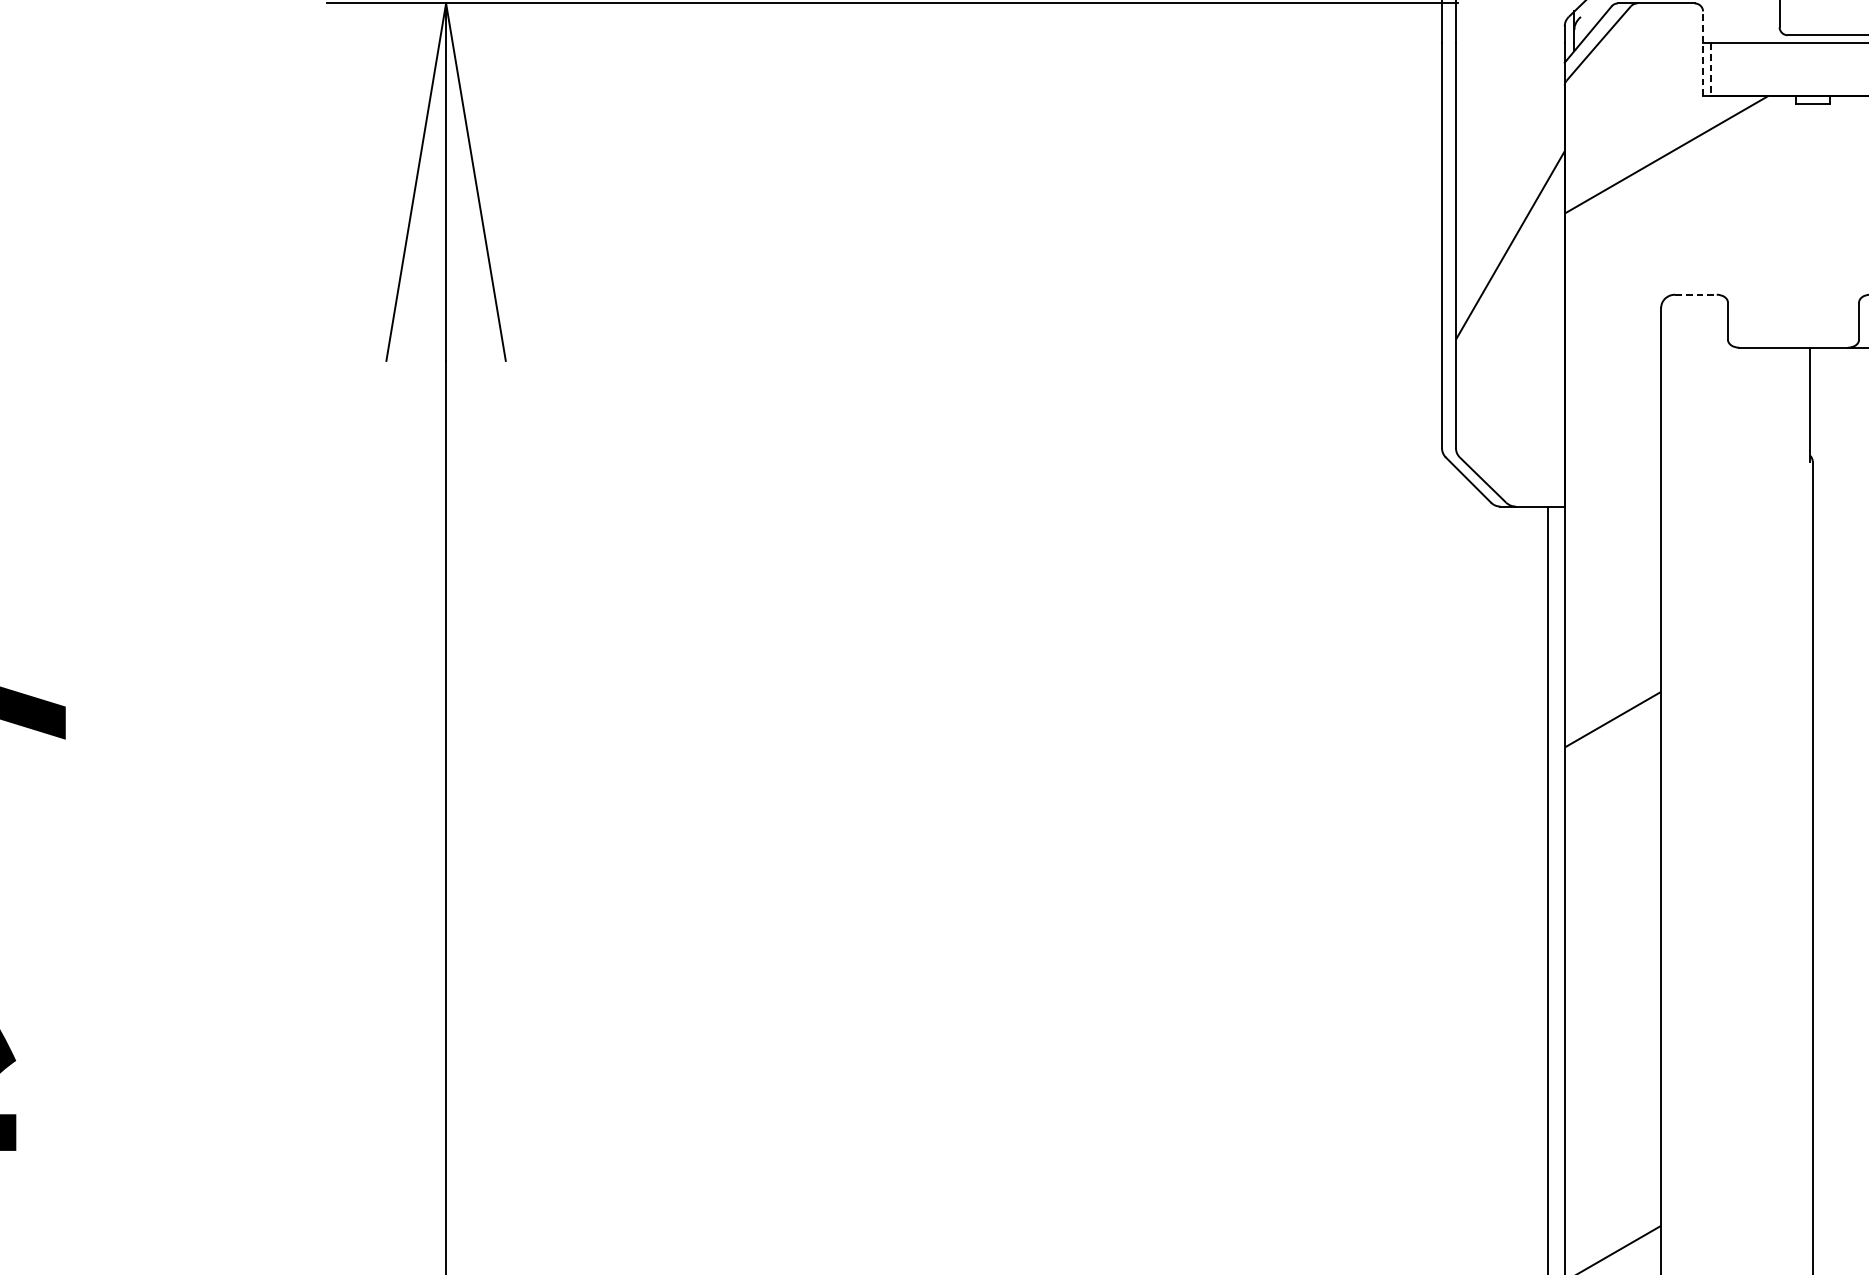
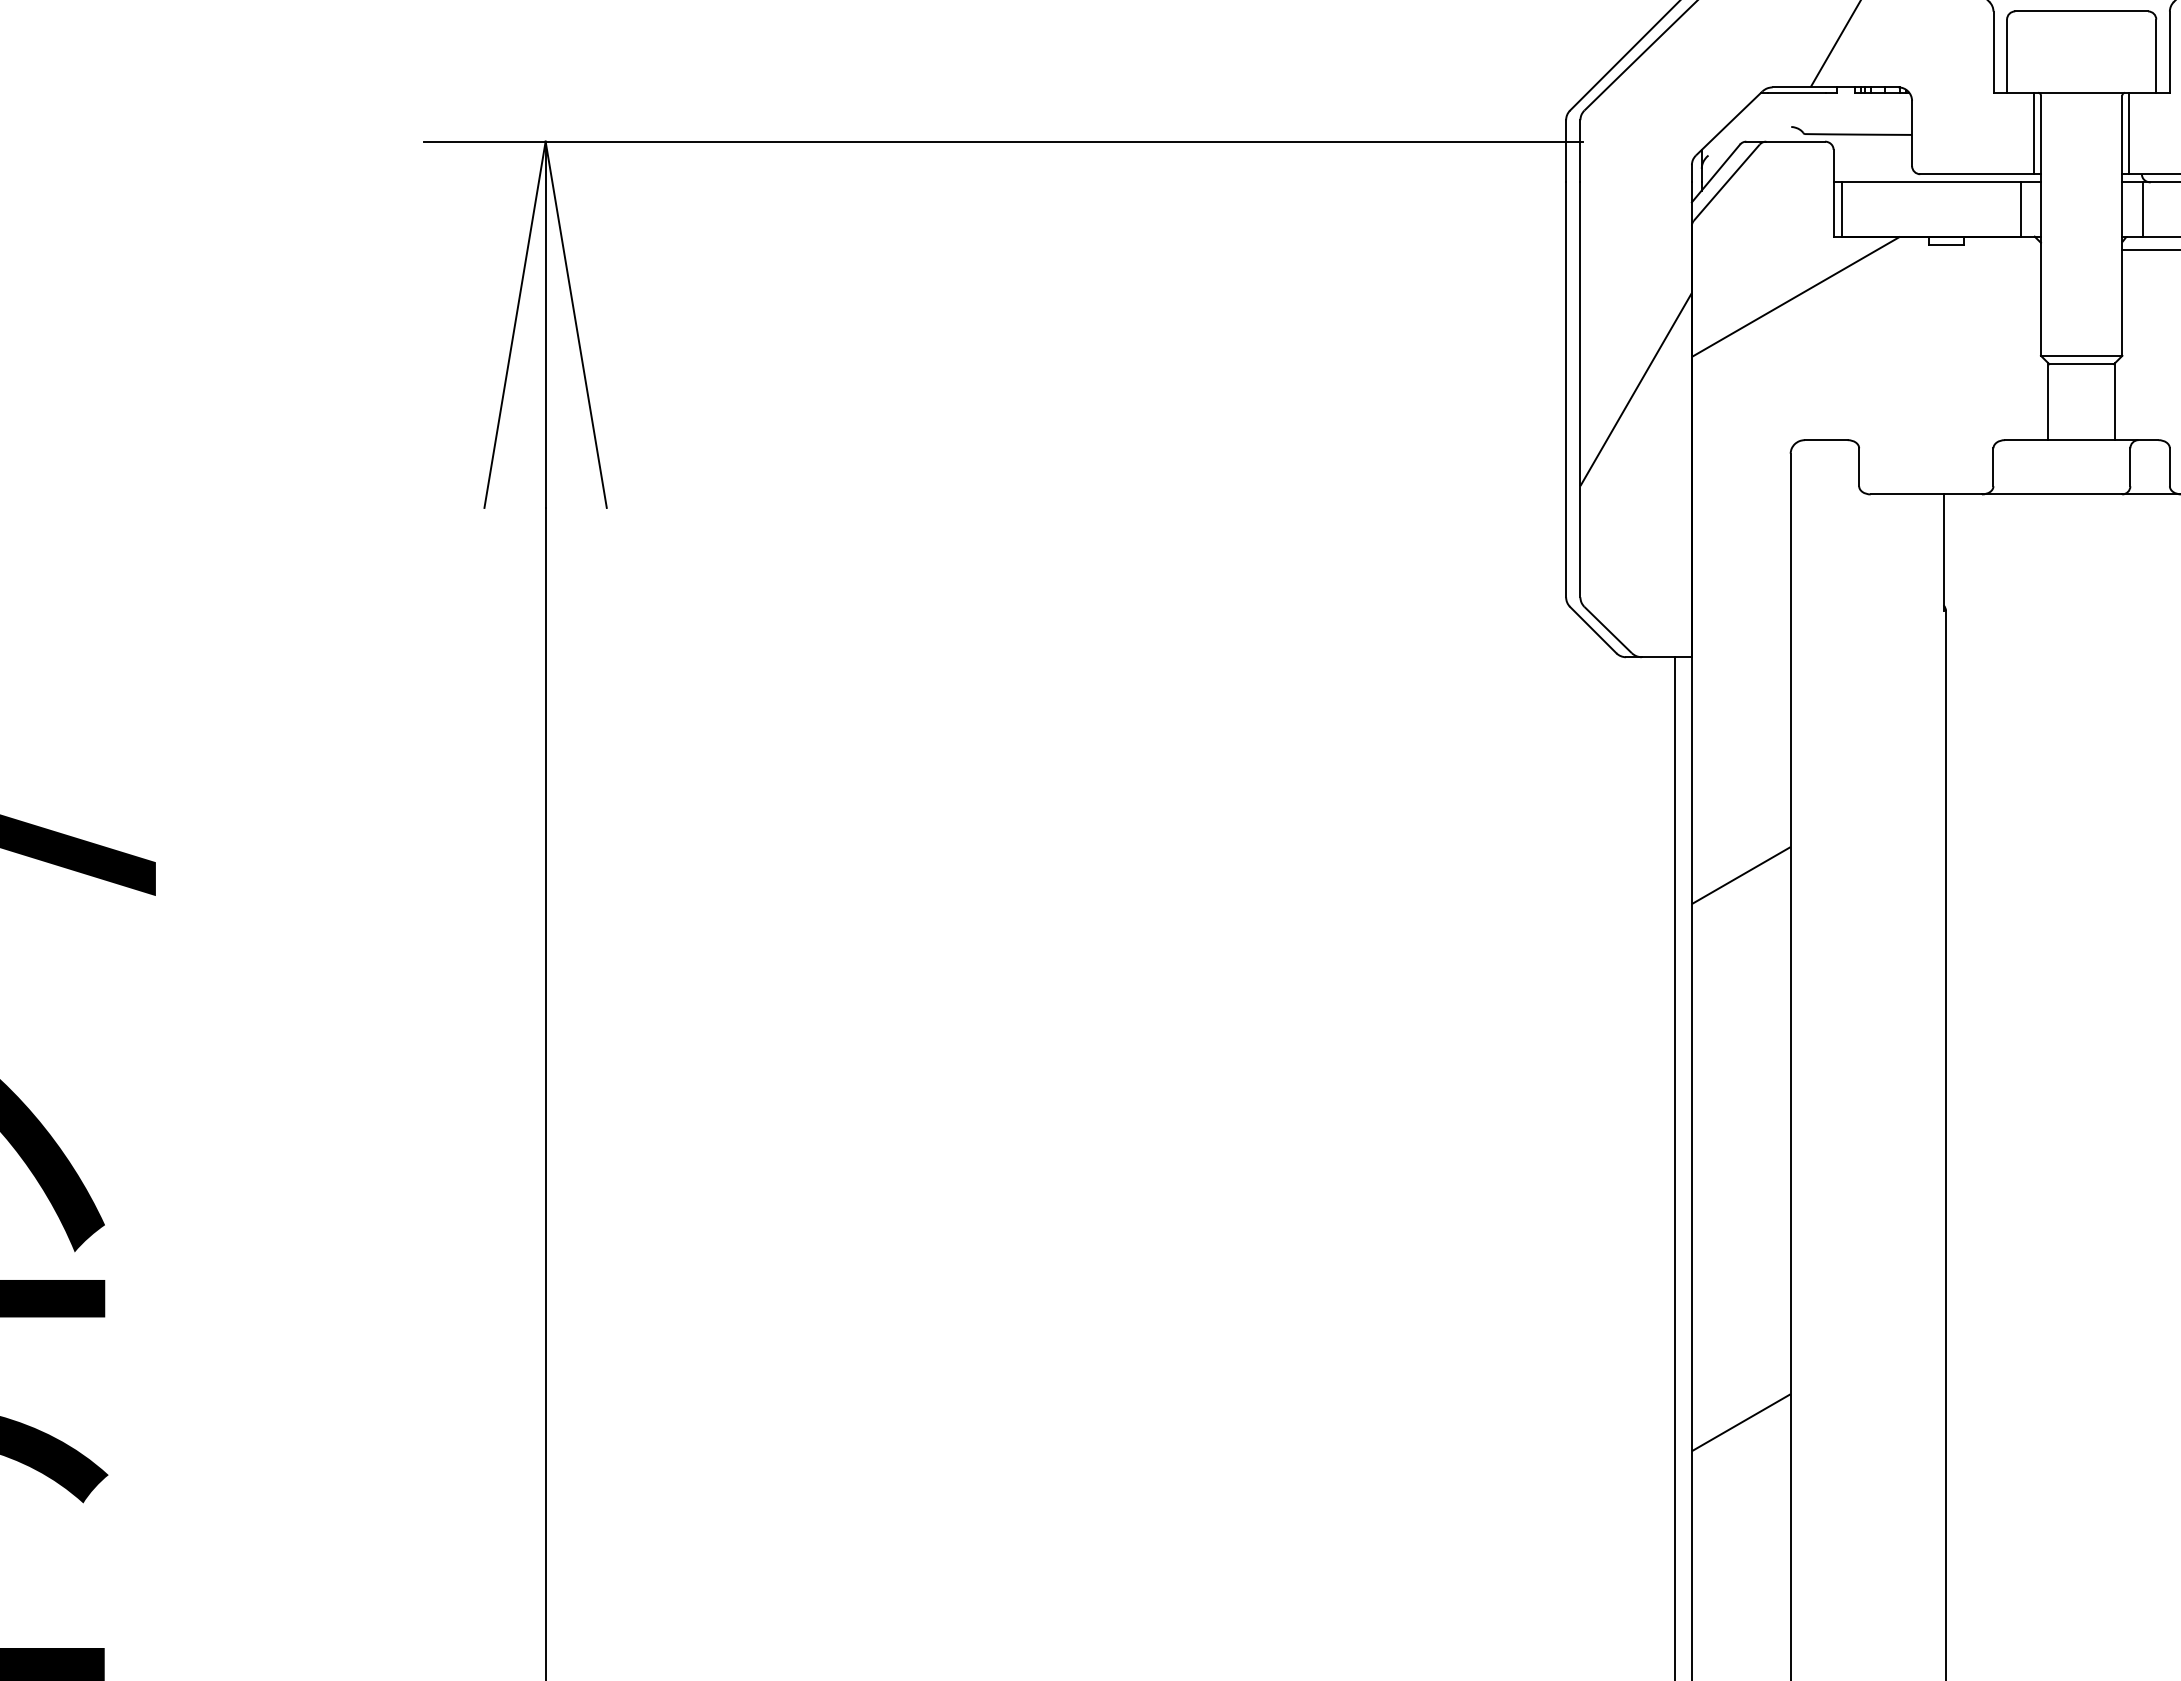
line: (1702, 53) -> (1833, 192), dashed -> solid
line: (1711, 70) -> (1842, 210), dashed -> solid
line: (1696, 295) -> (1826, 440), dashed -> solid

